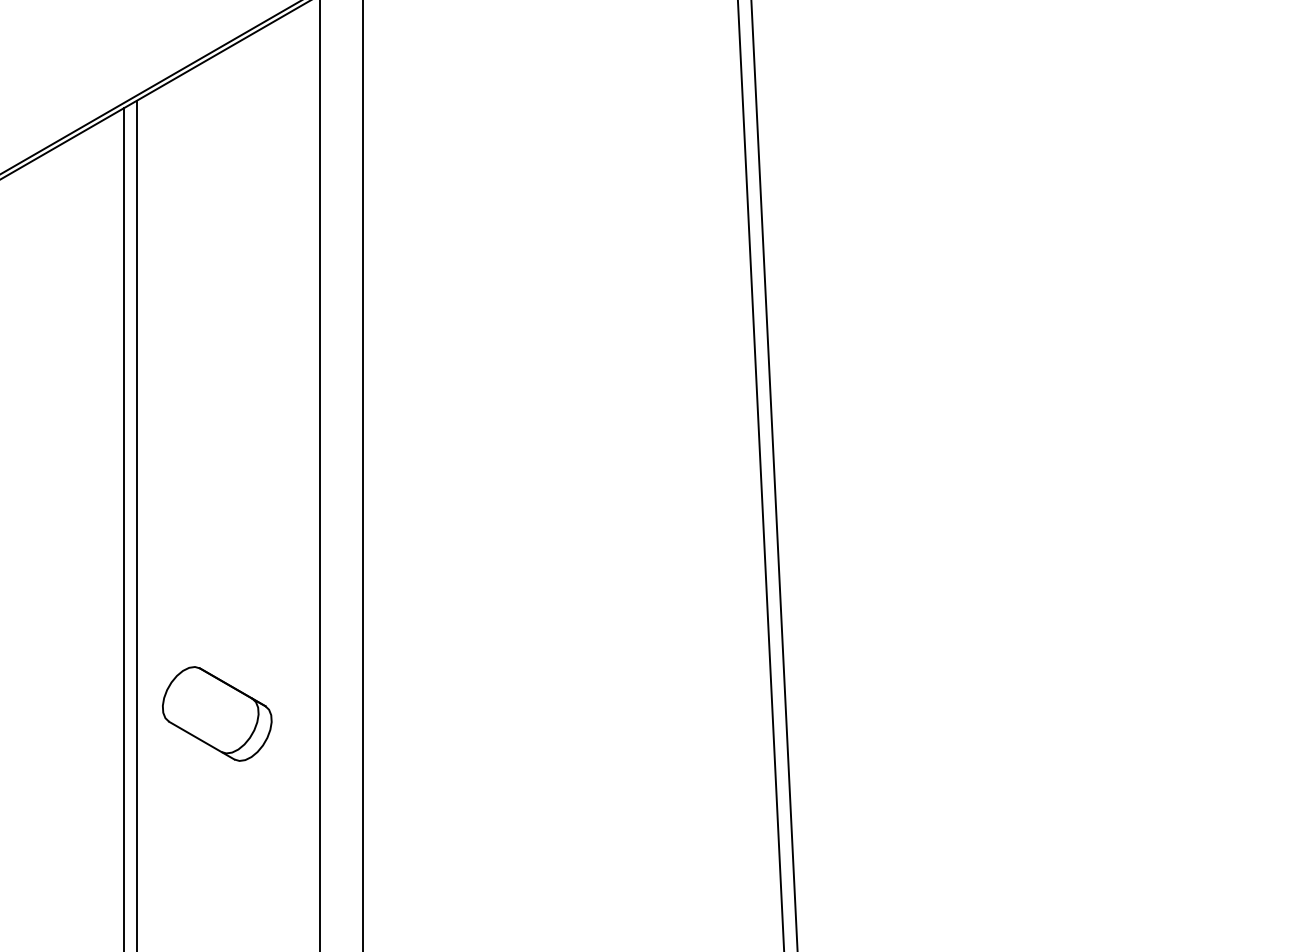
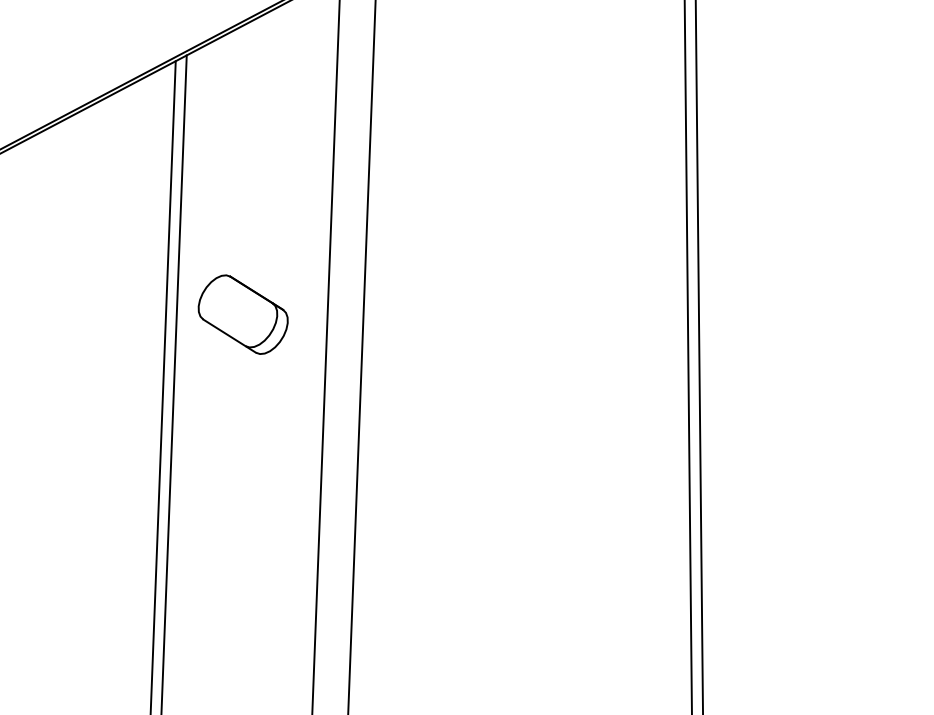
part: (217, 713) -> (243, 314), moved

